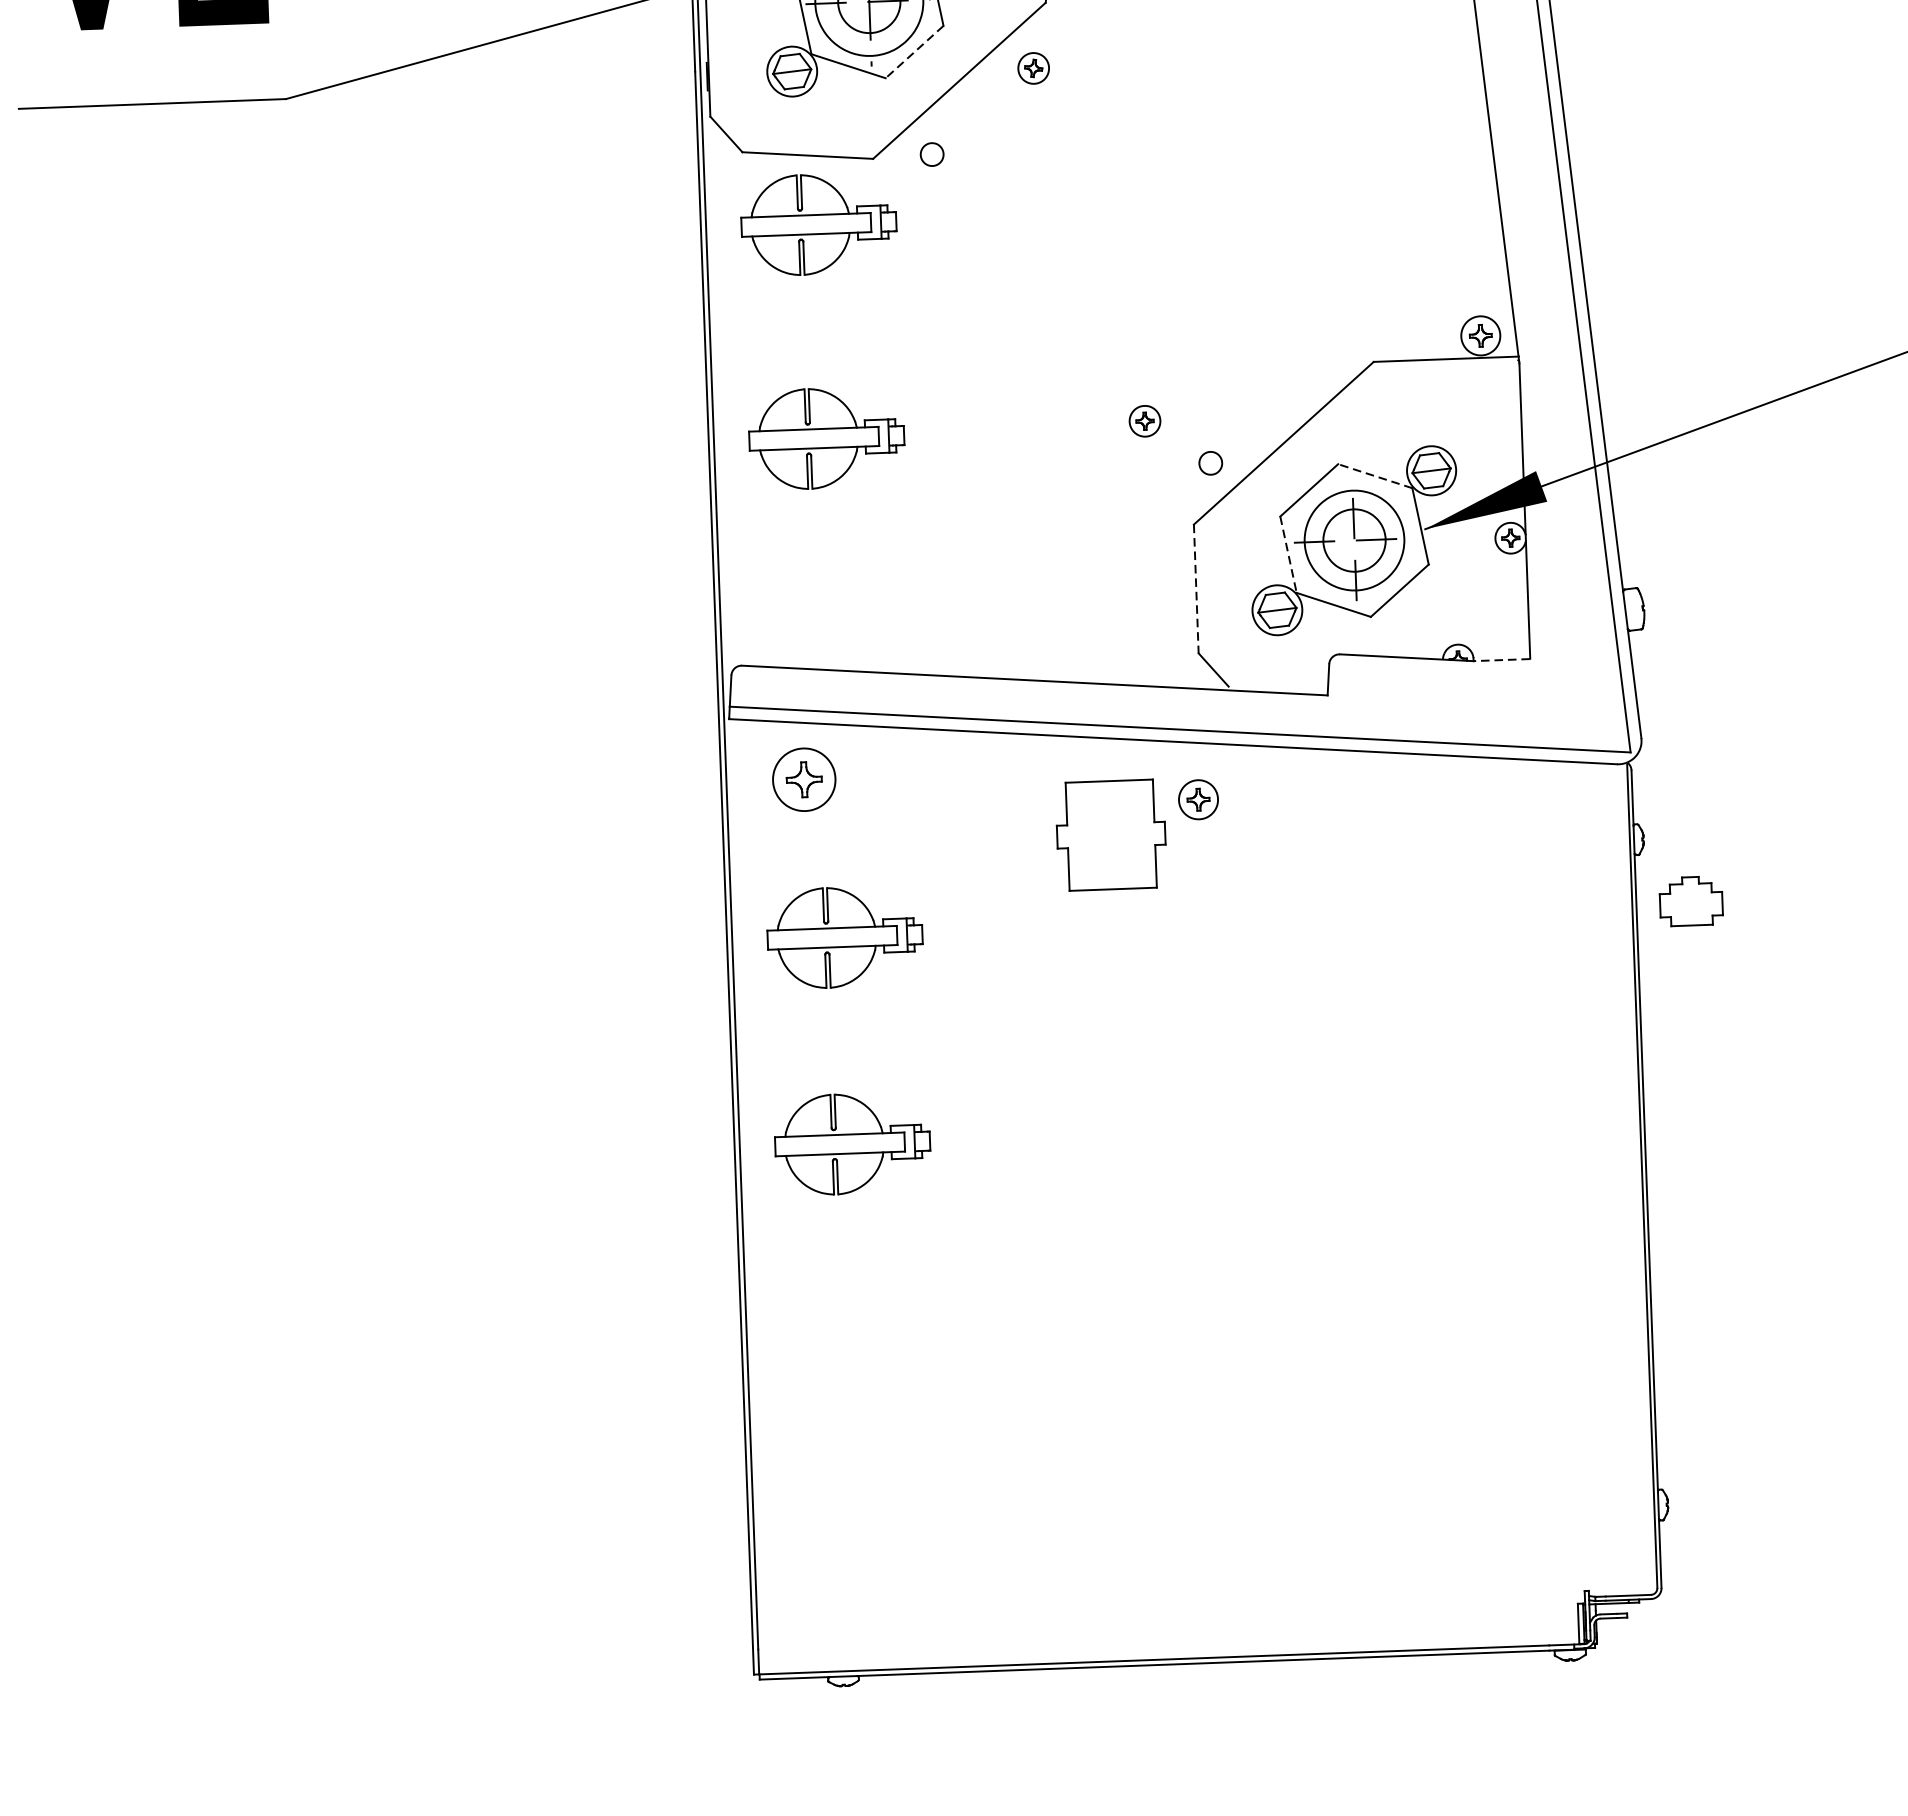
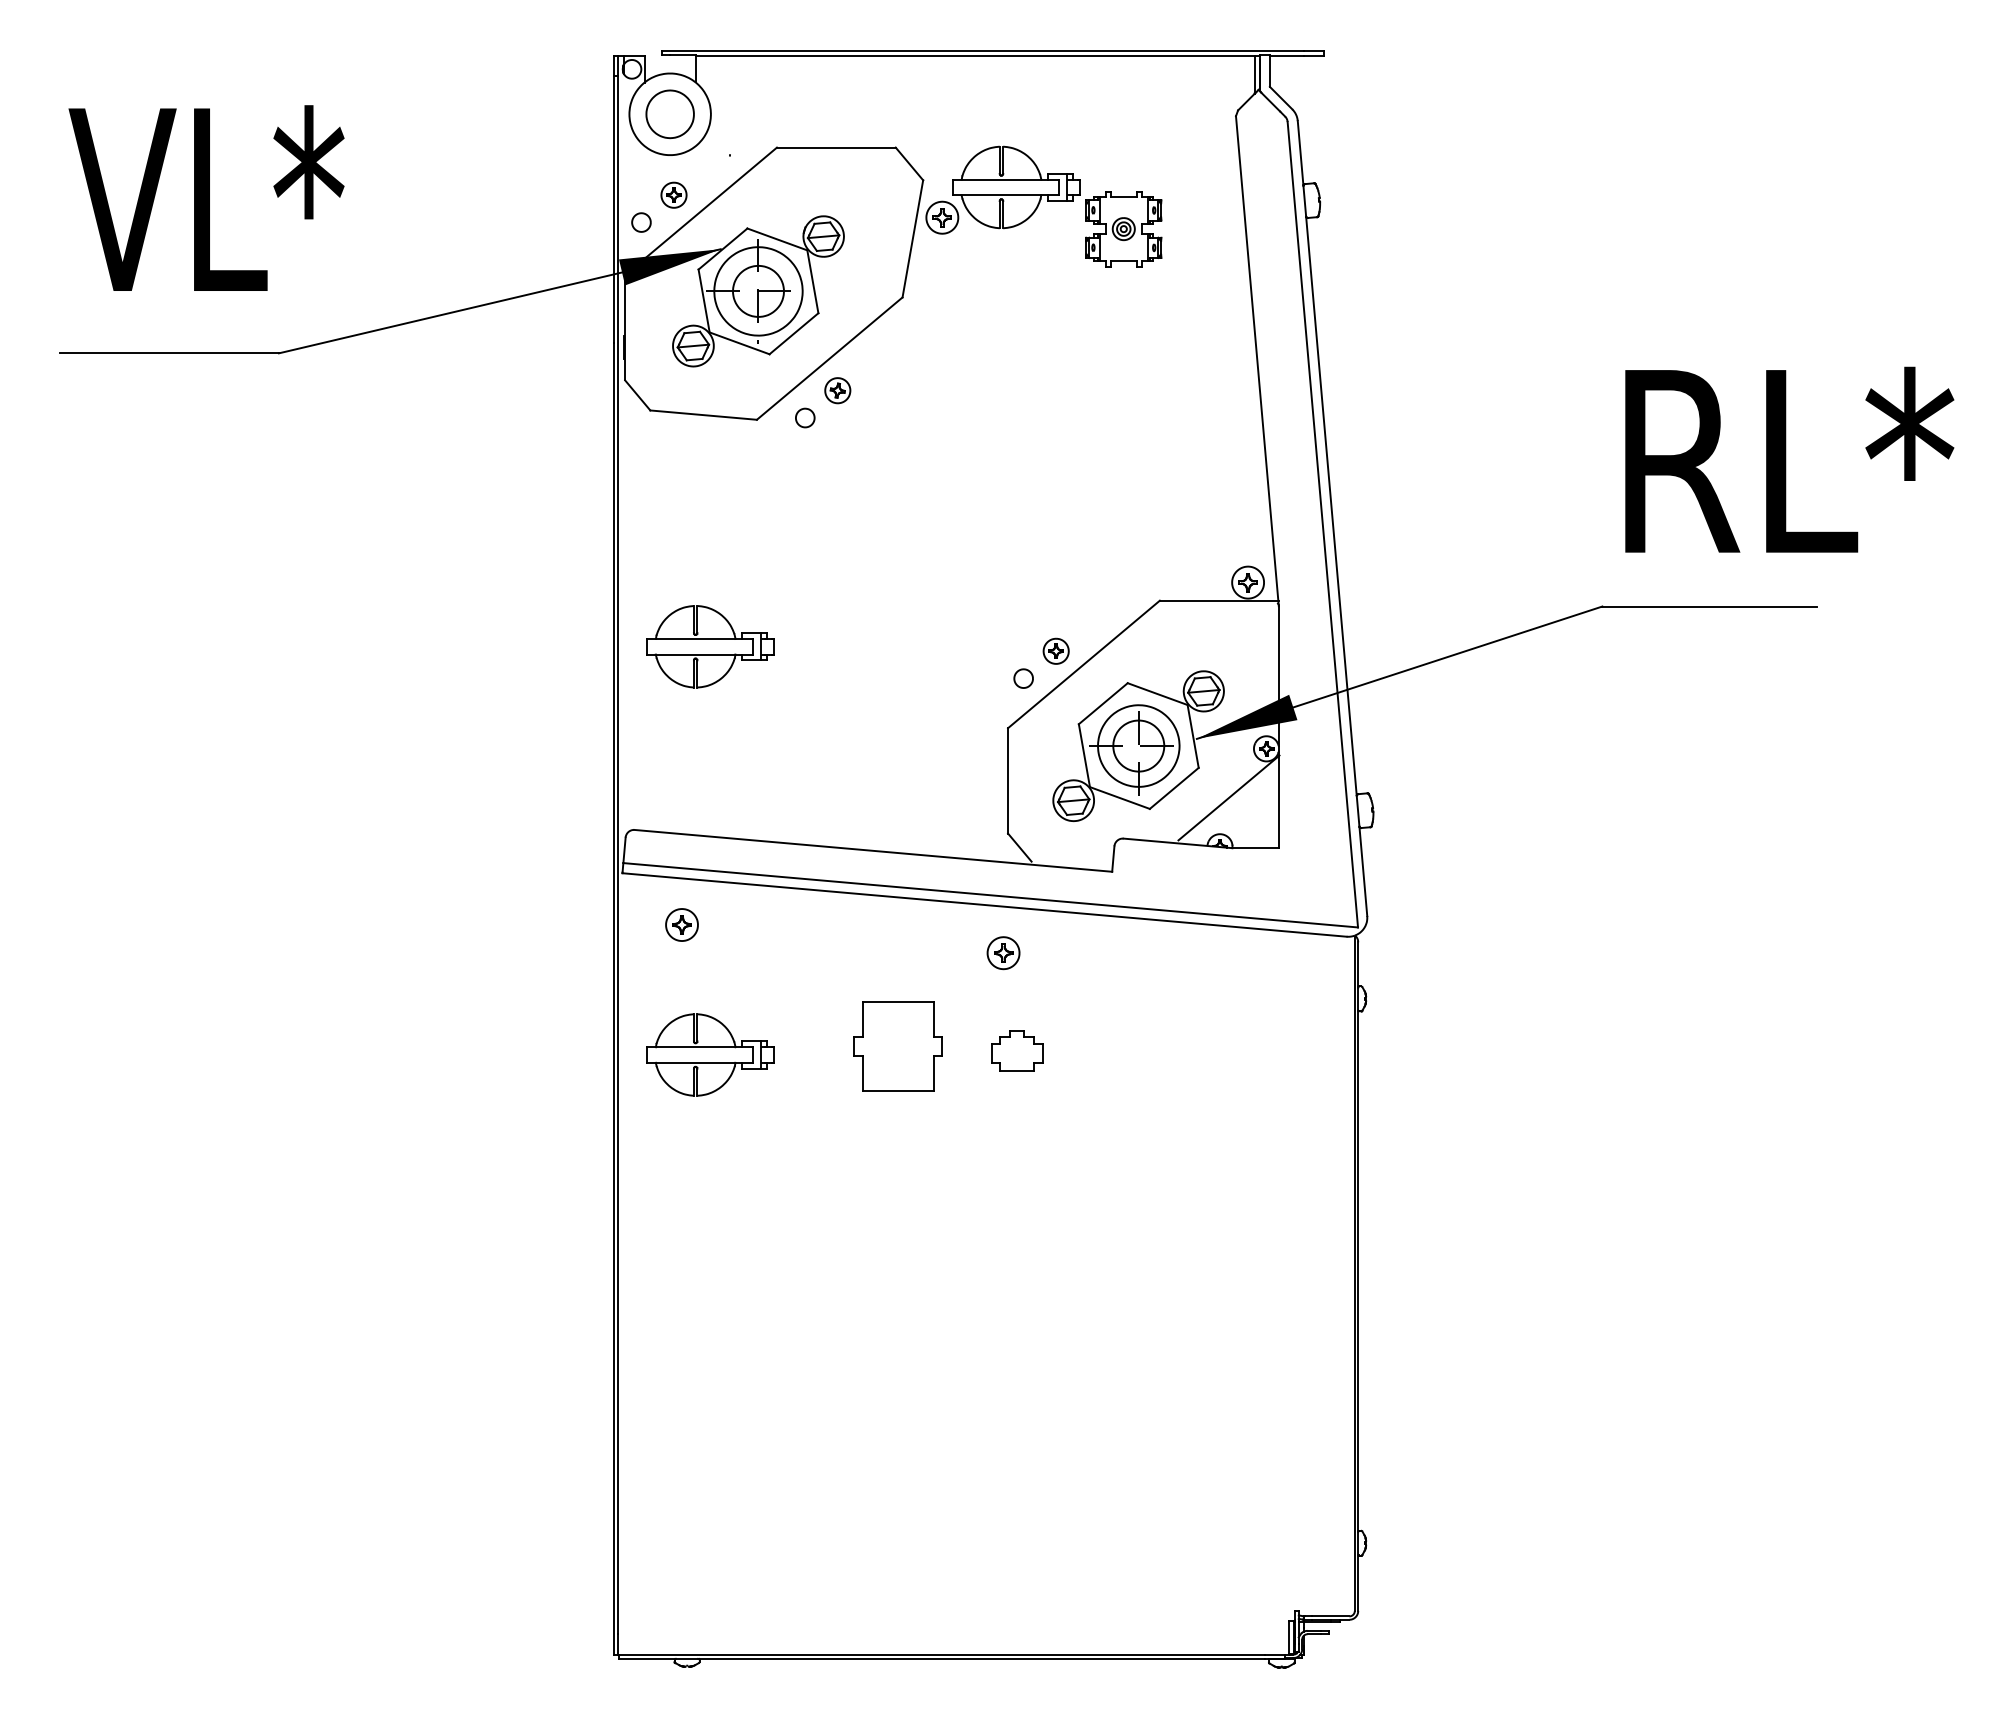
line: (913, 51) -> (793, 333), dashed -> solid
part: (1033, 68) -> (837, 390), moved
part: (818, 224) -> (710, 471), removed
part: (1144, 420) -> (1055, 650), moved
line: (1375, 476) -> (1157, 694), dashed -> solid
line: (1288, 554) -> (1084, 755), dashed -> solid
line: (1196, 588) -> (1008, 780), dashed -> solid
line: (1466, 599) -> (1228, 797), added
line: (1500, 660) -> (1254, 848), dashed -> solid
part: (803, 779) -> (681, 924), size x0.62
part: (1110, 835) -> (897, 1046), moved
part: (1691, 900) -> (1017, 1050), moved
part: (852, 1143) -> (710, 1223), removed

